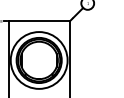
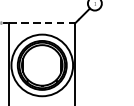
line: (39, 21) -> (42, 23), solid -> dashed

